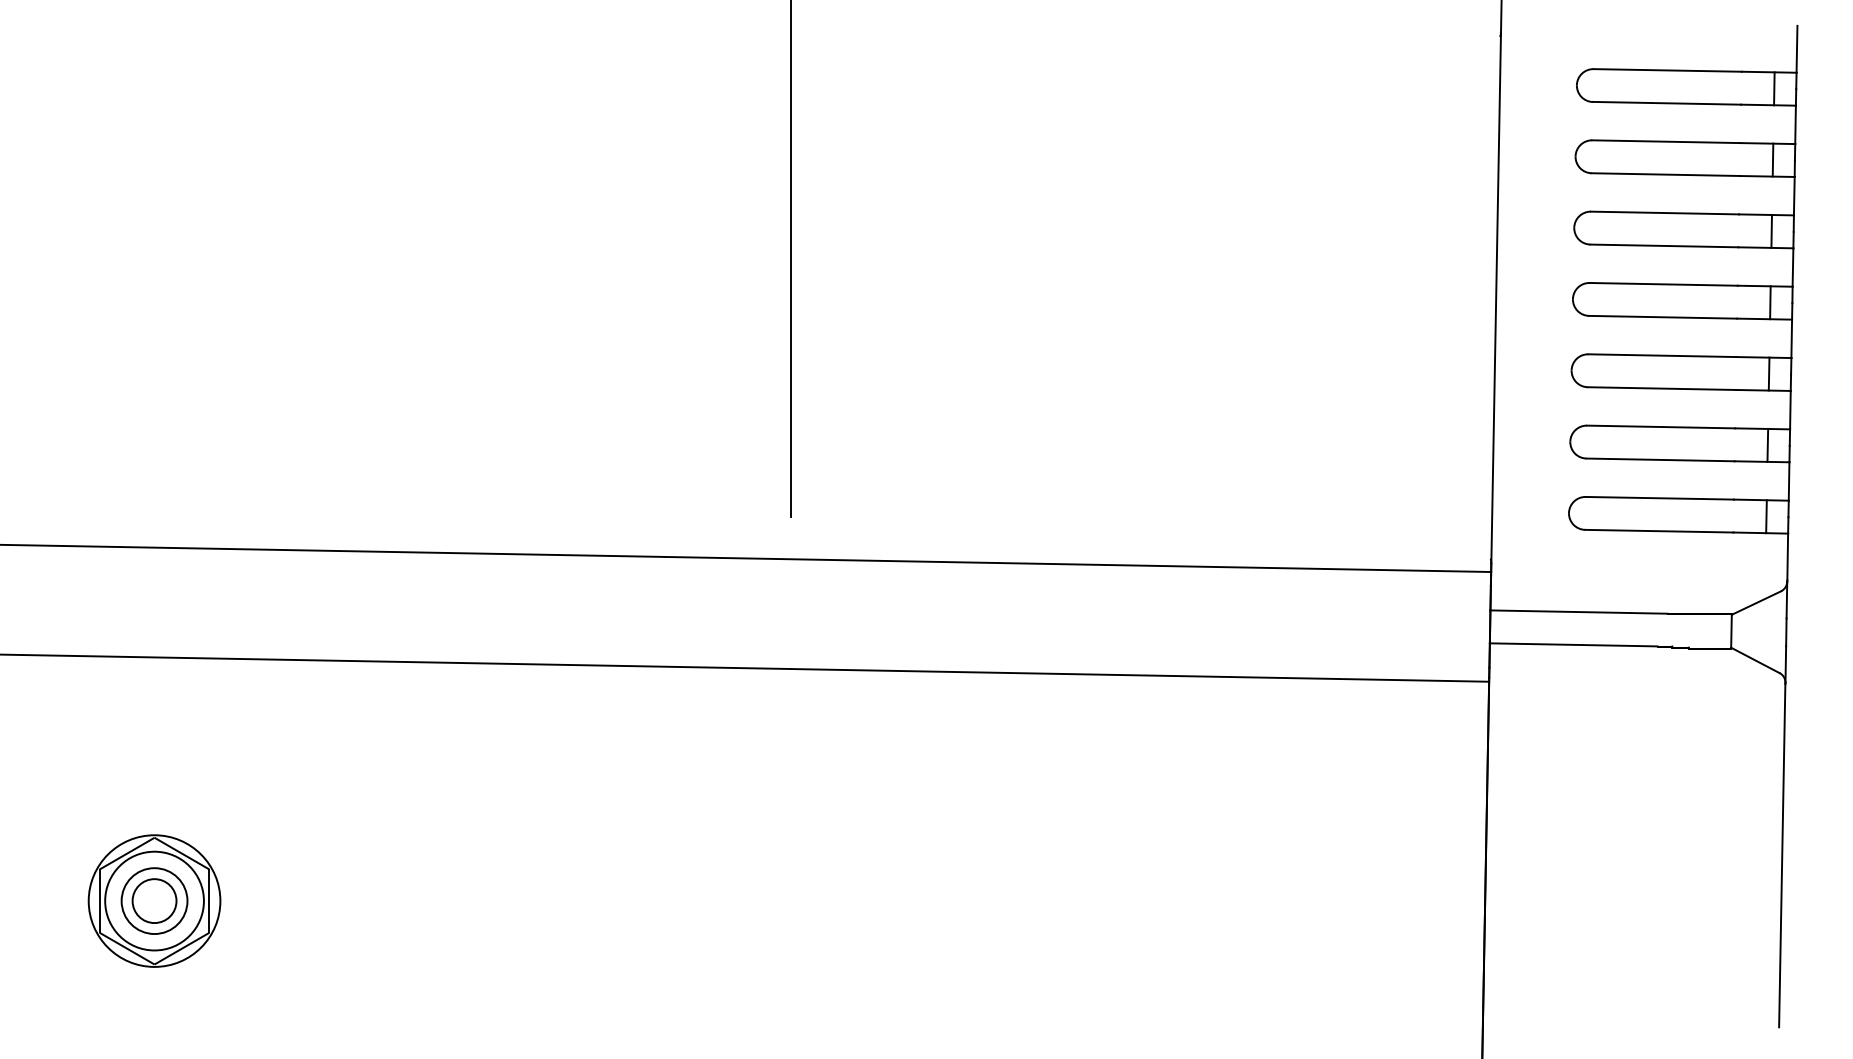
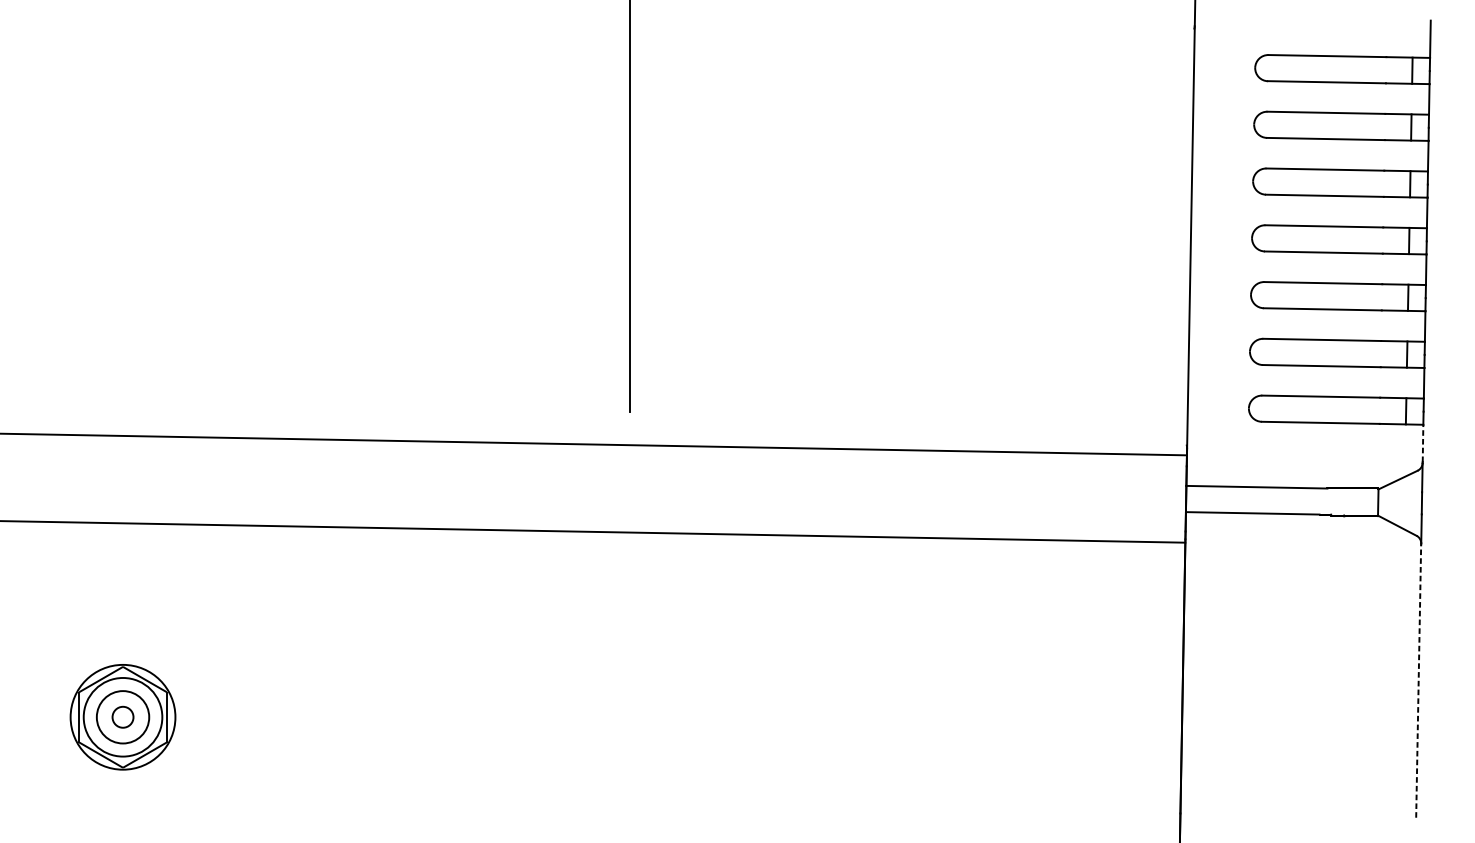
line: (1787, 556) -> (1422, 442), solid -> dashed
line: (1782, 855) -> (1418, 680), solid -> dashed
circle: (154, 901) -> (122, 717), size x0.6

